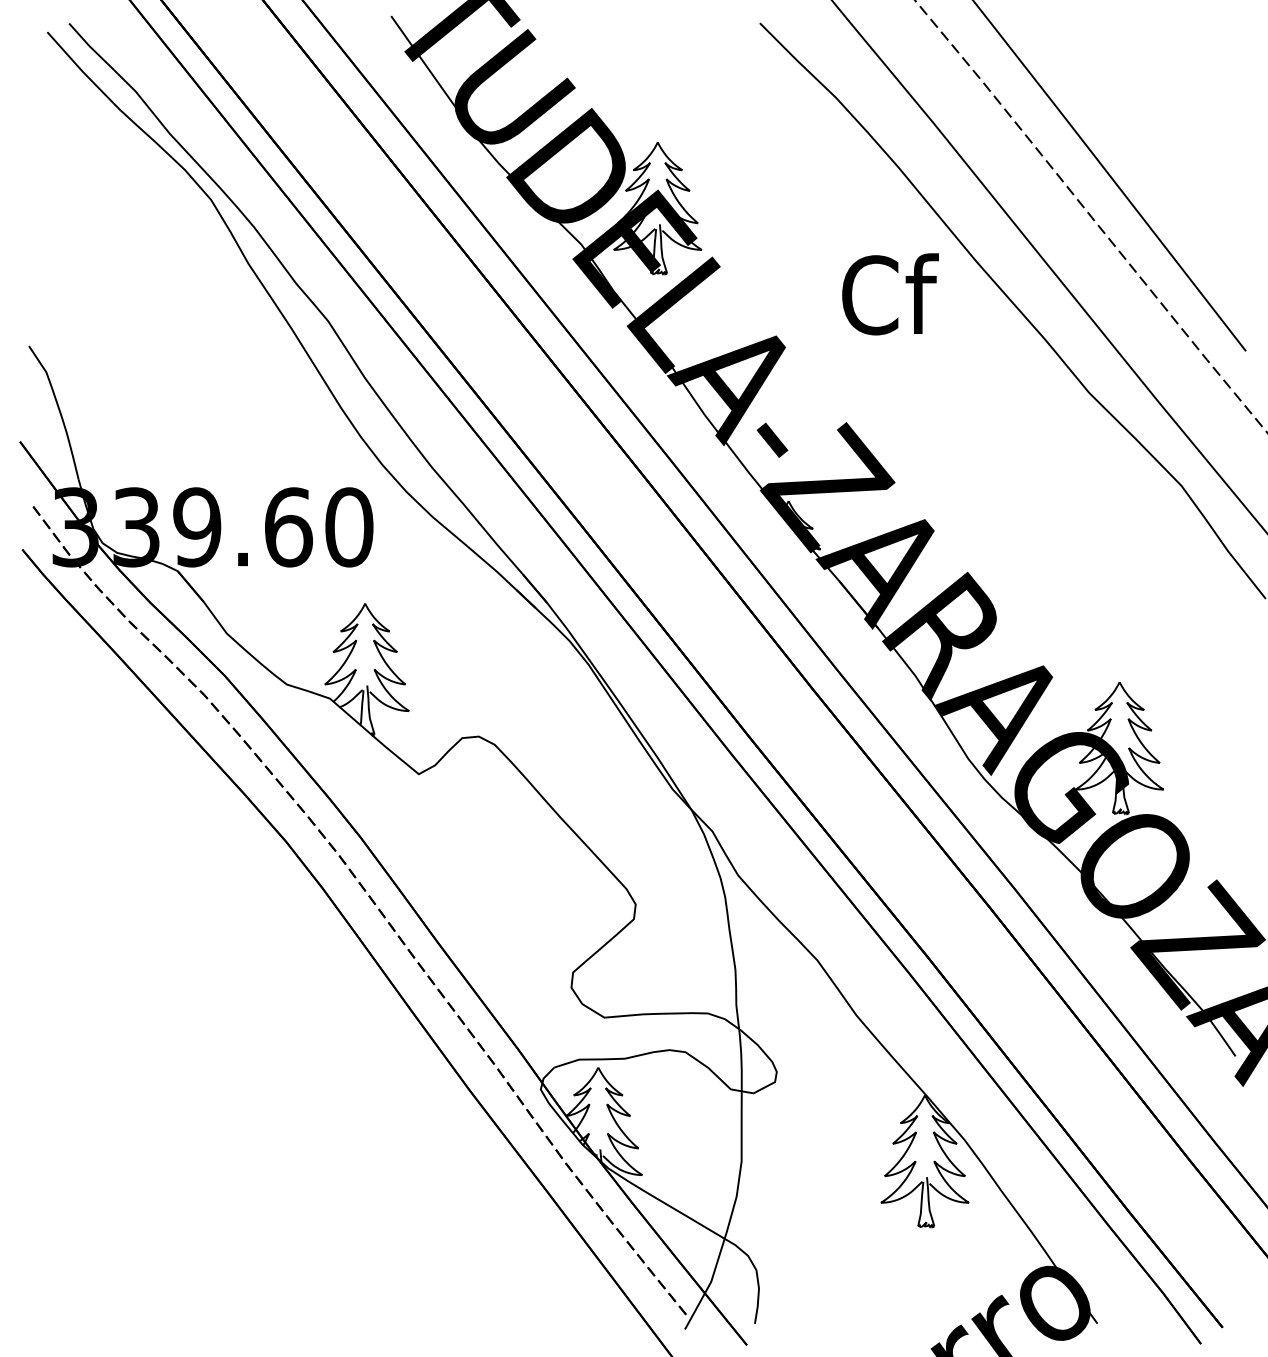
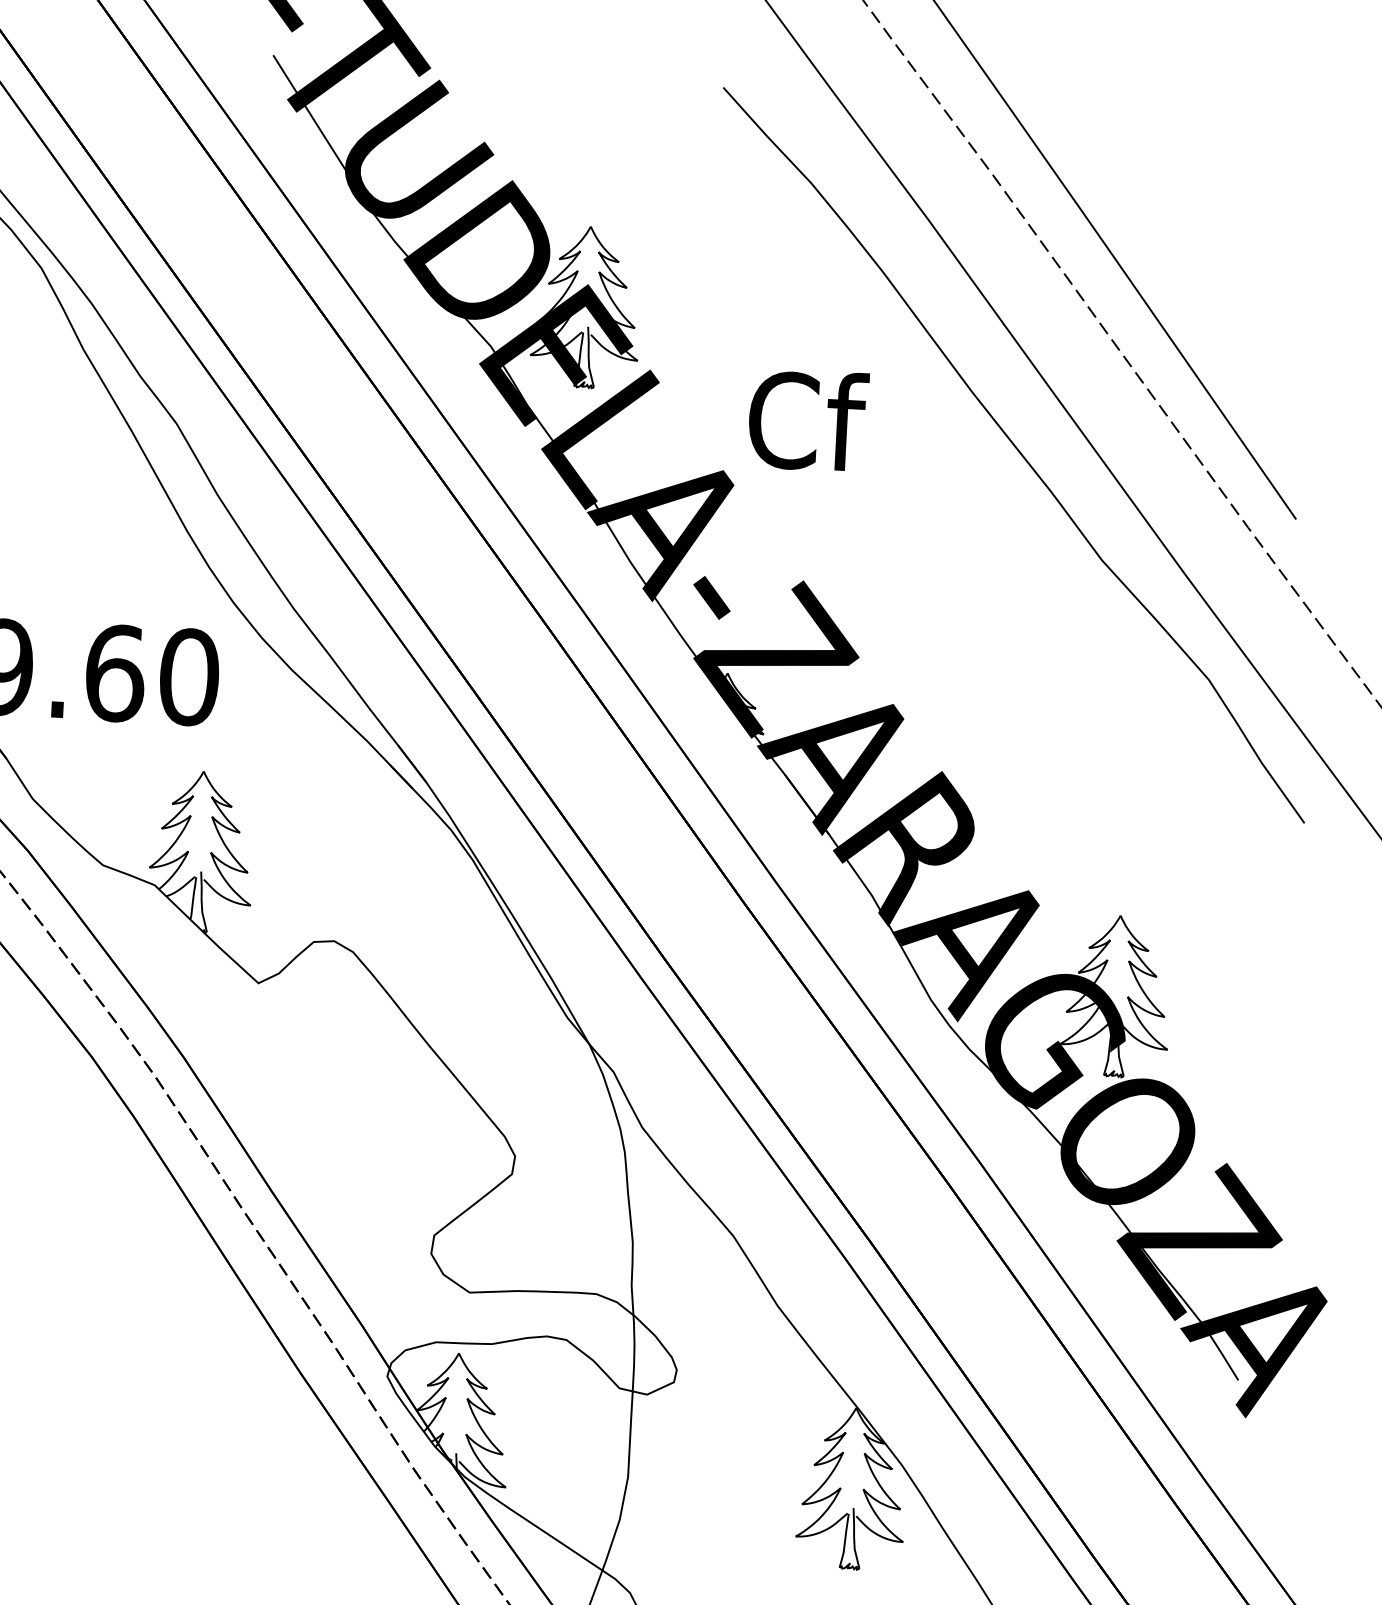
text: (890, 294) -> (808, 420), moved

